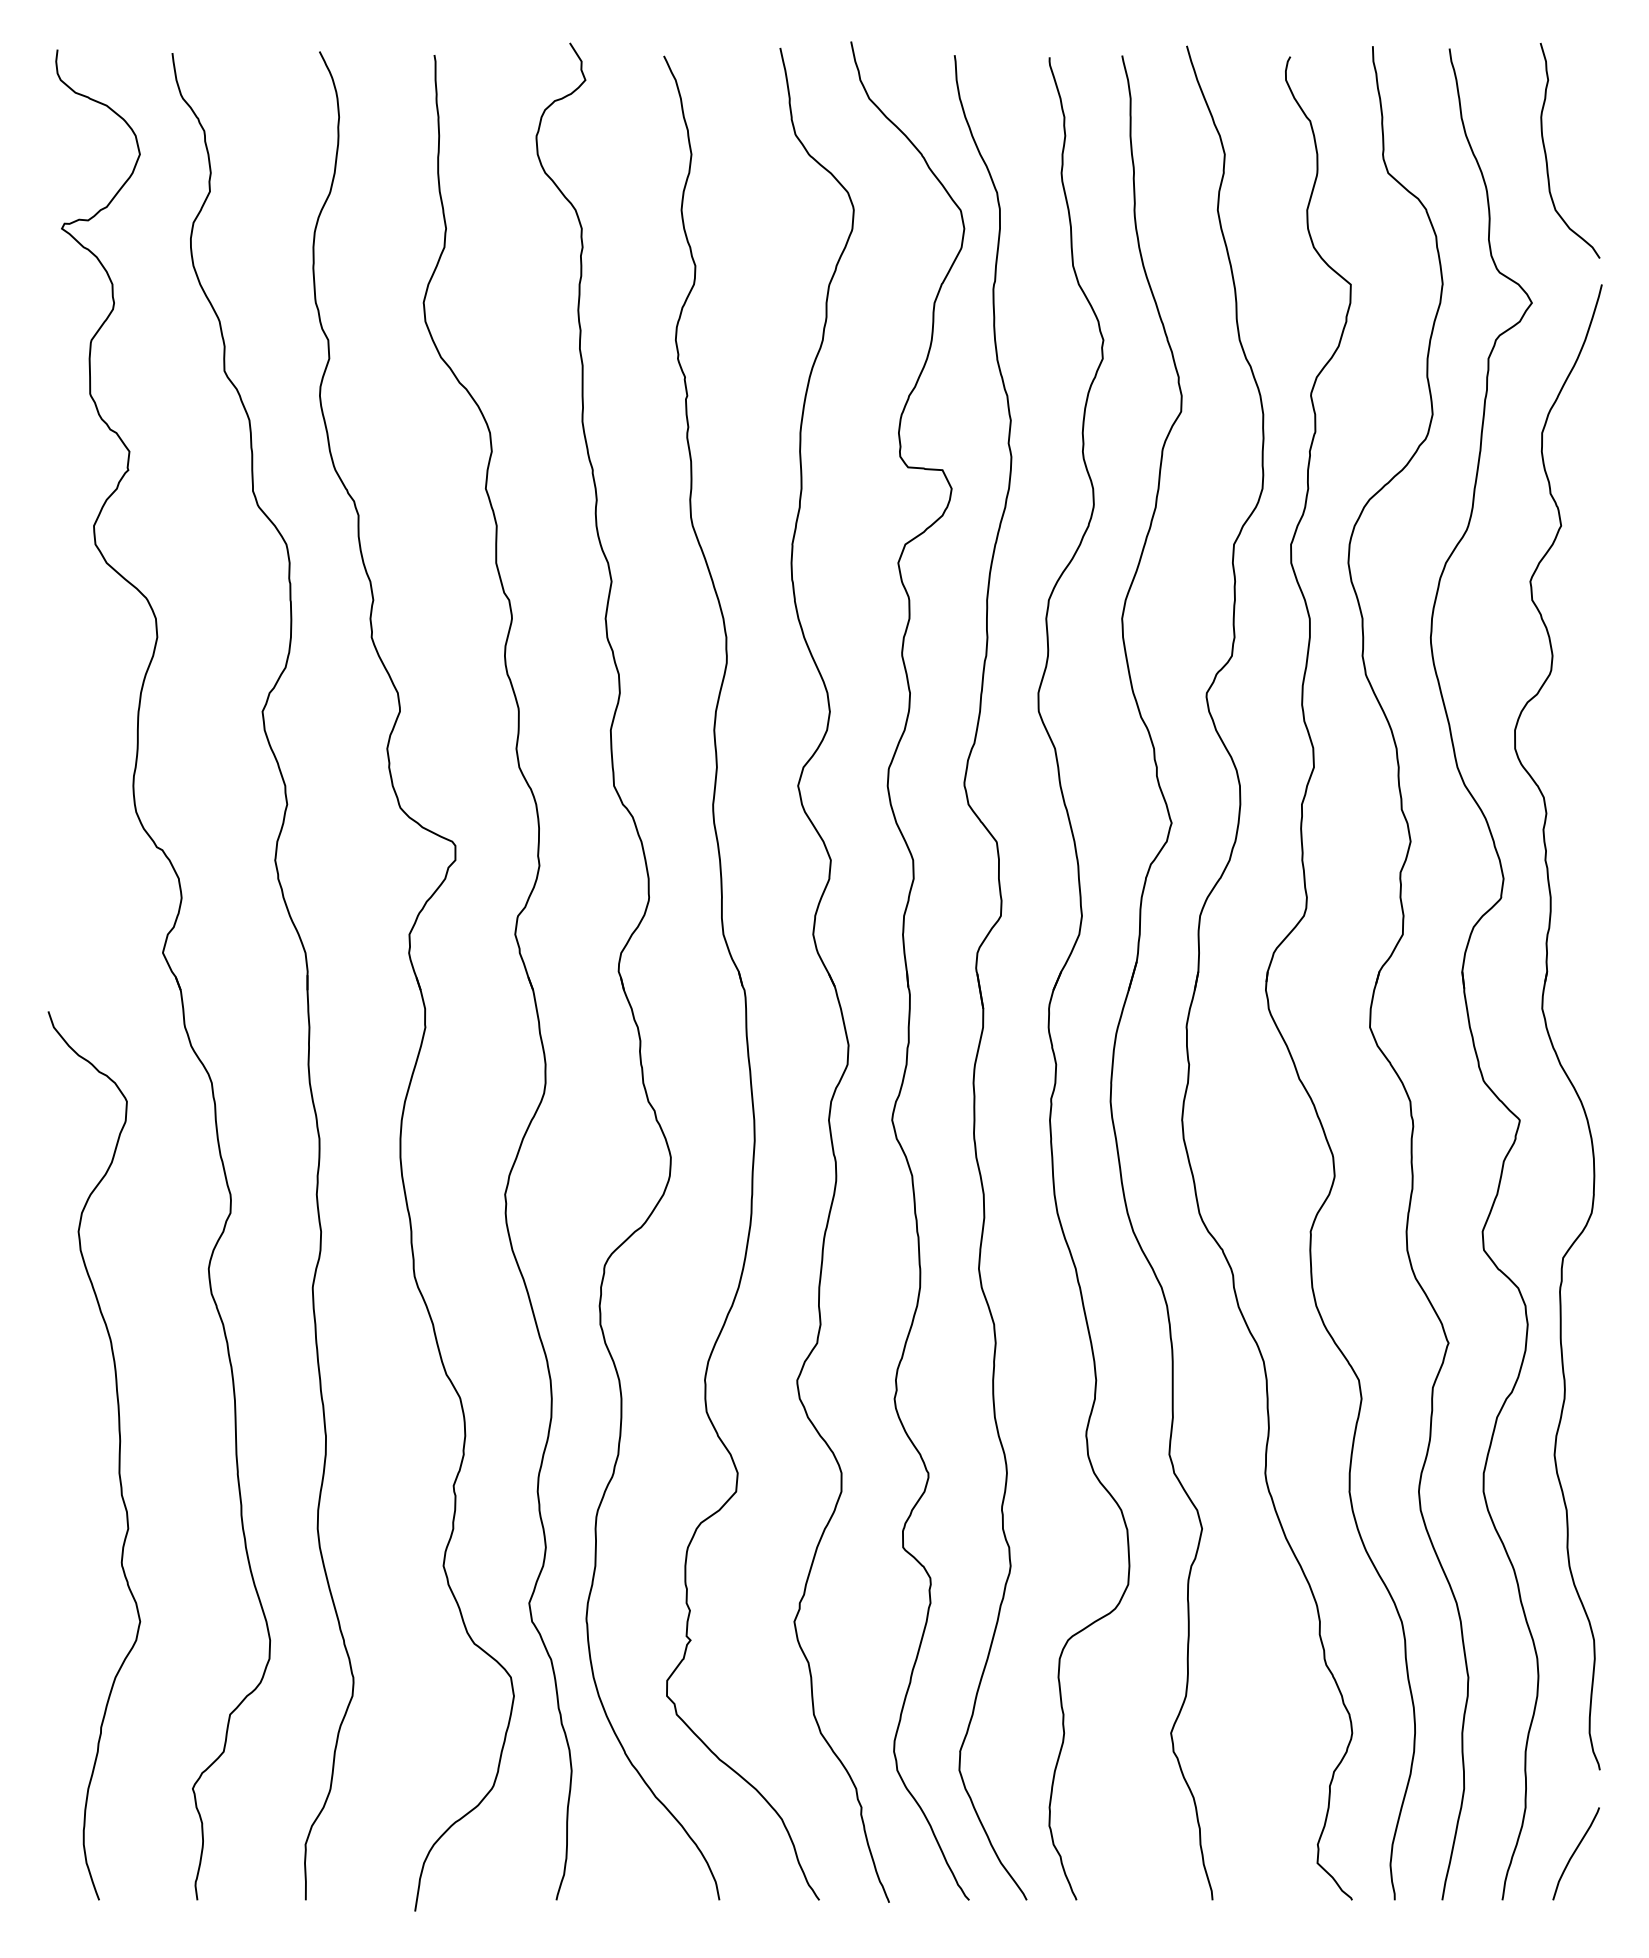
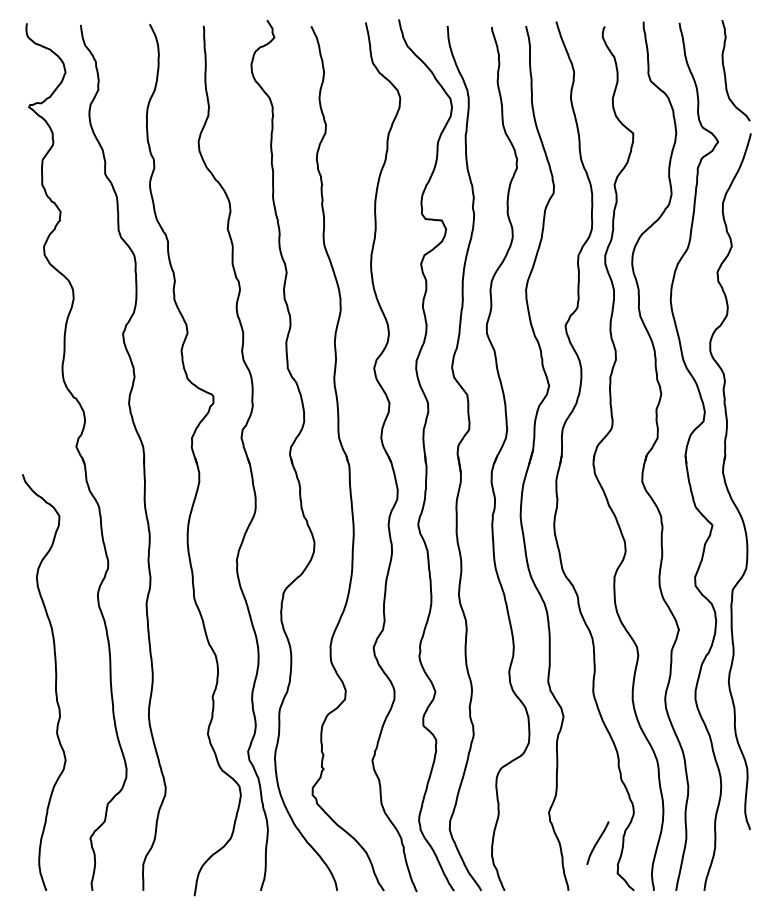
curve: (1575, 1852) -> (597, 842), moved

